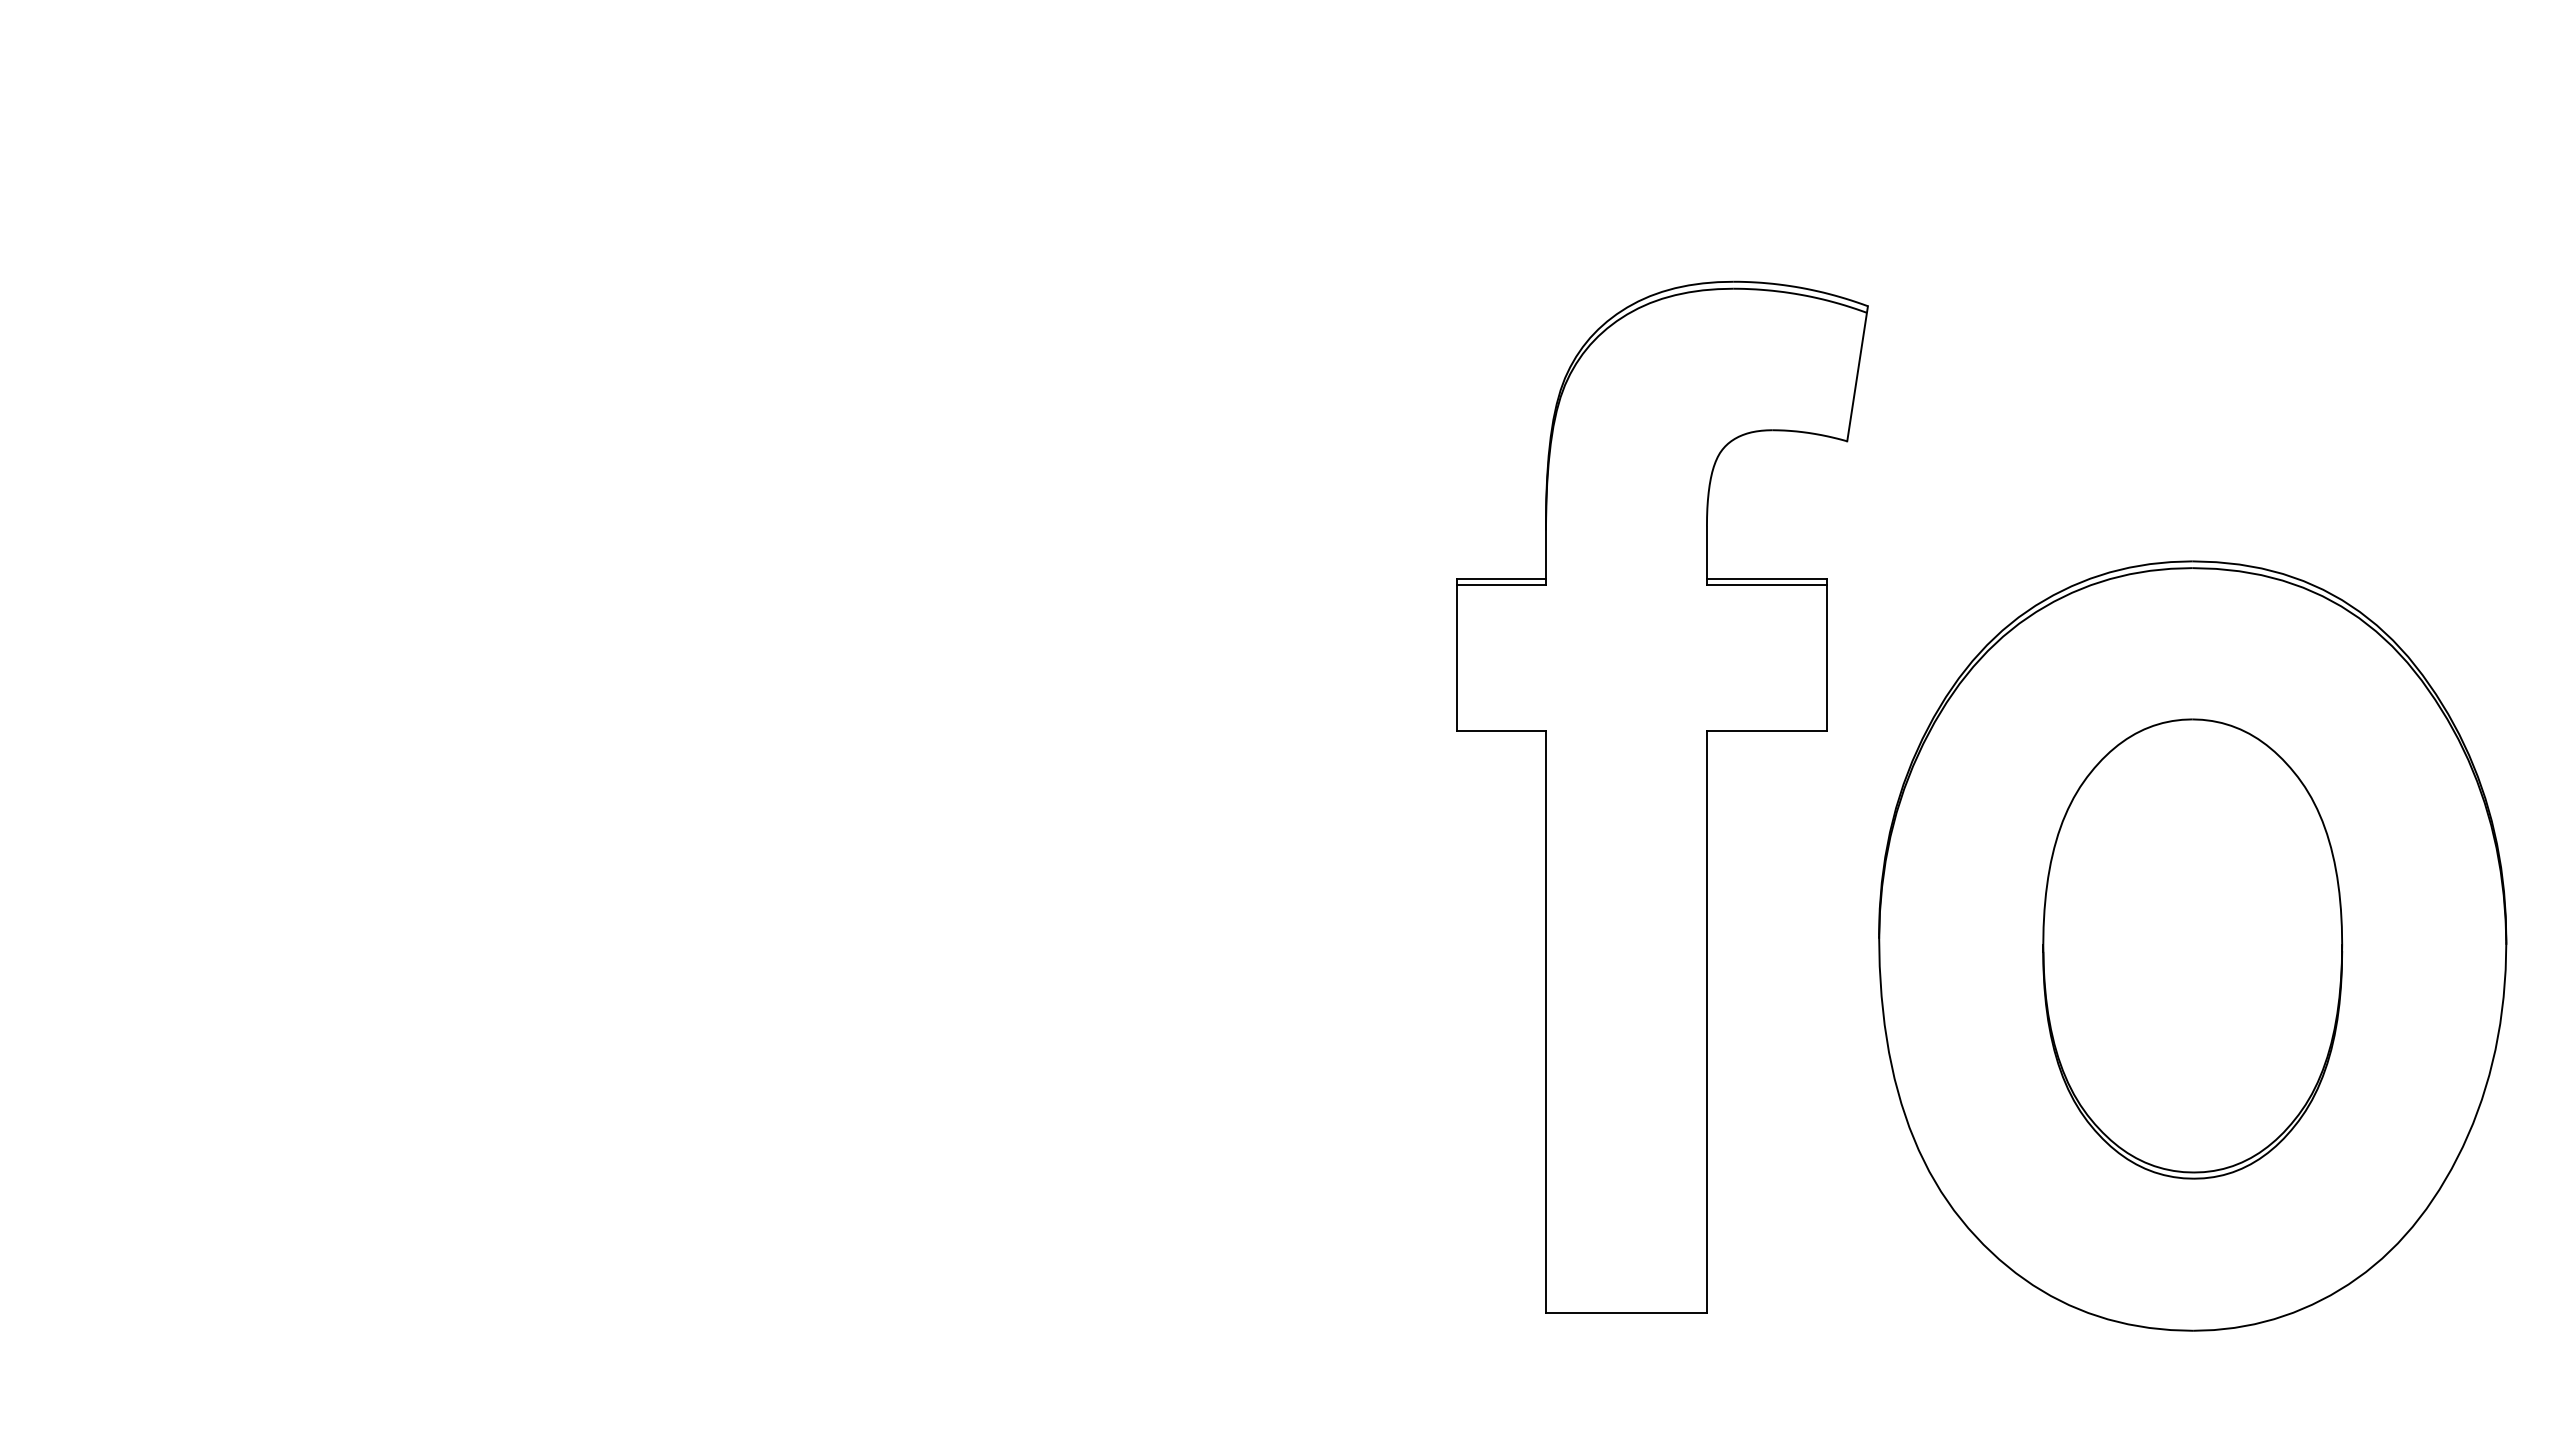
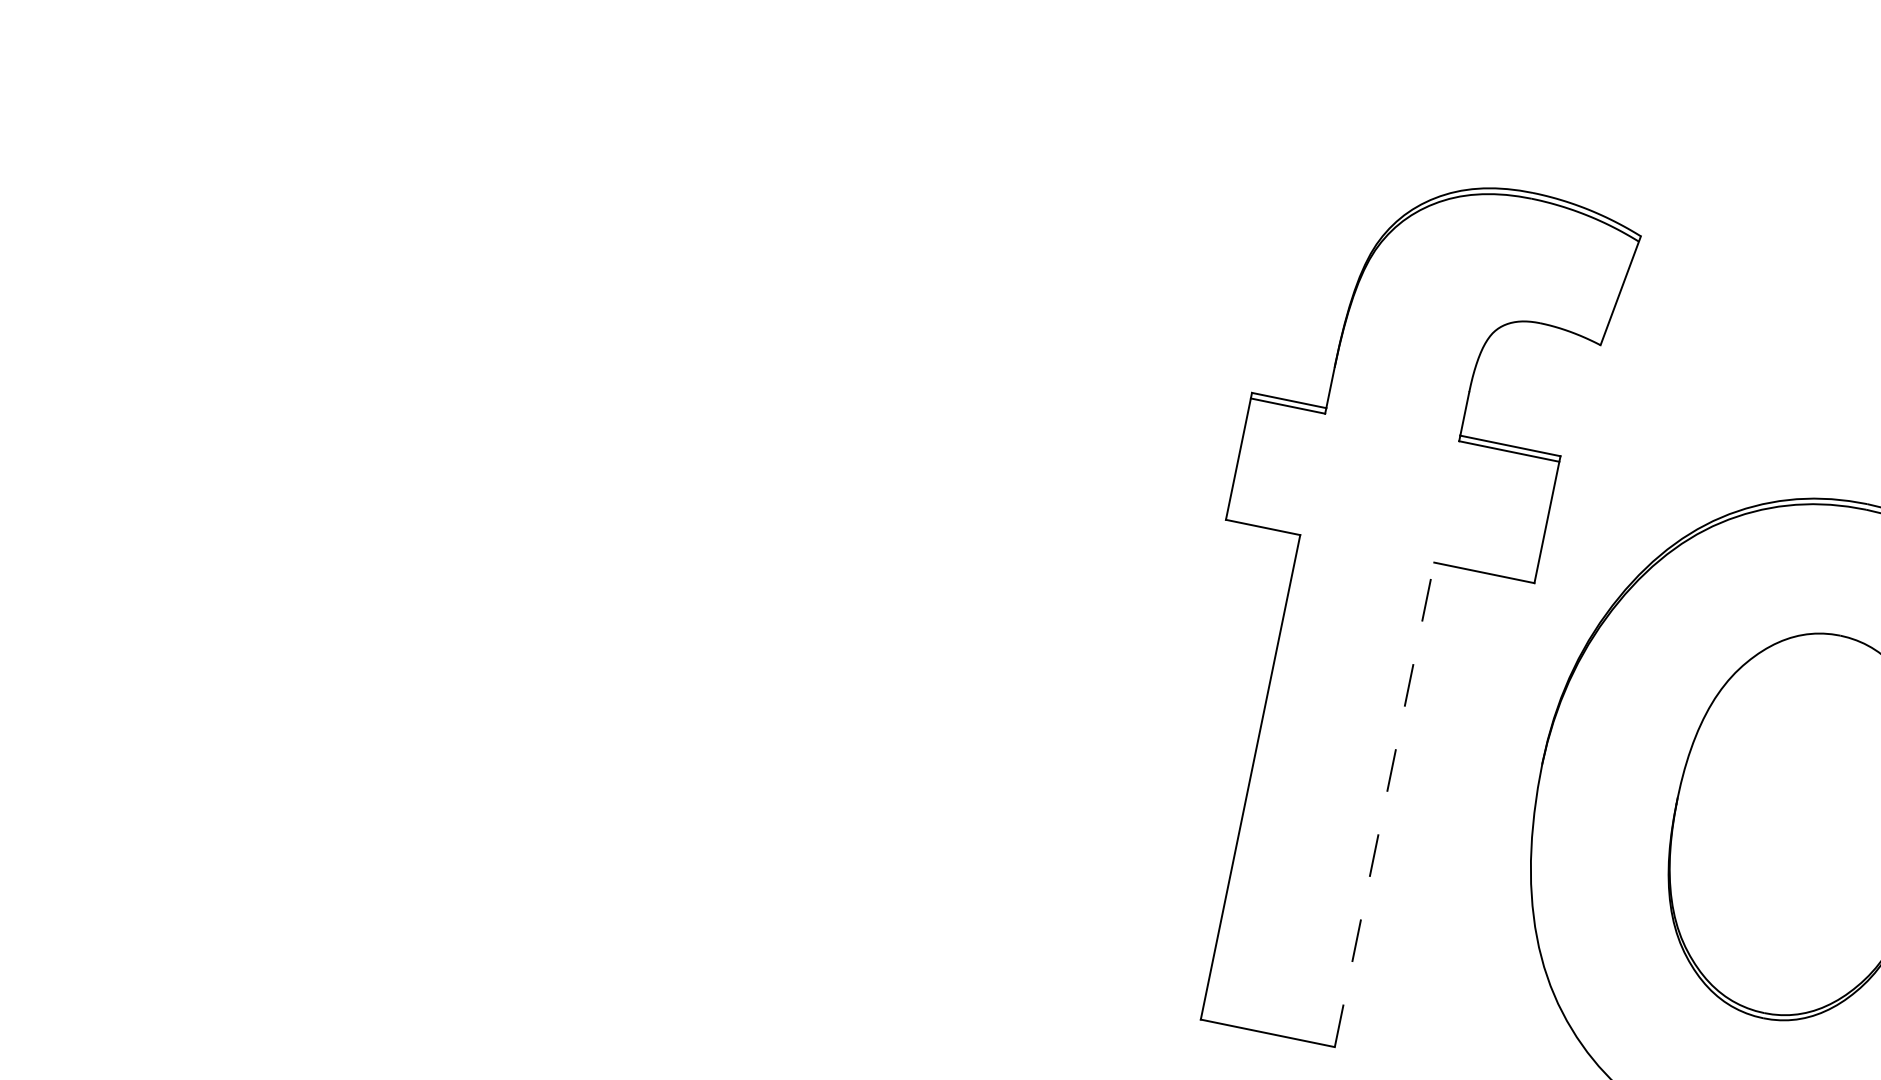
line: (1706, 1021) -> (1384, 804), solid -> dashed

